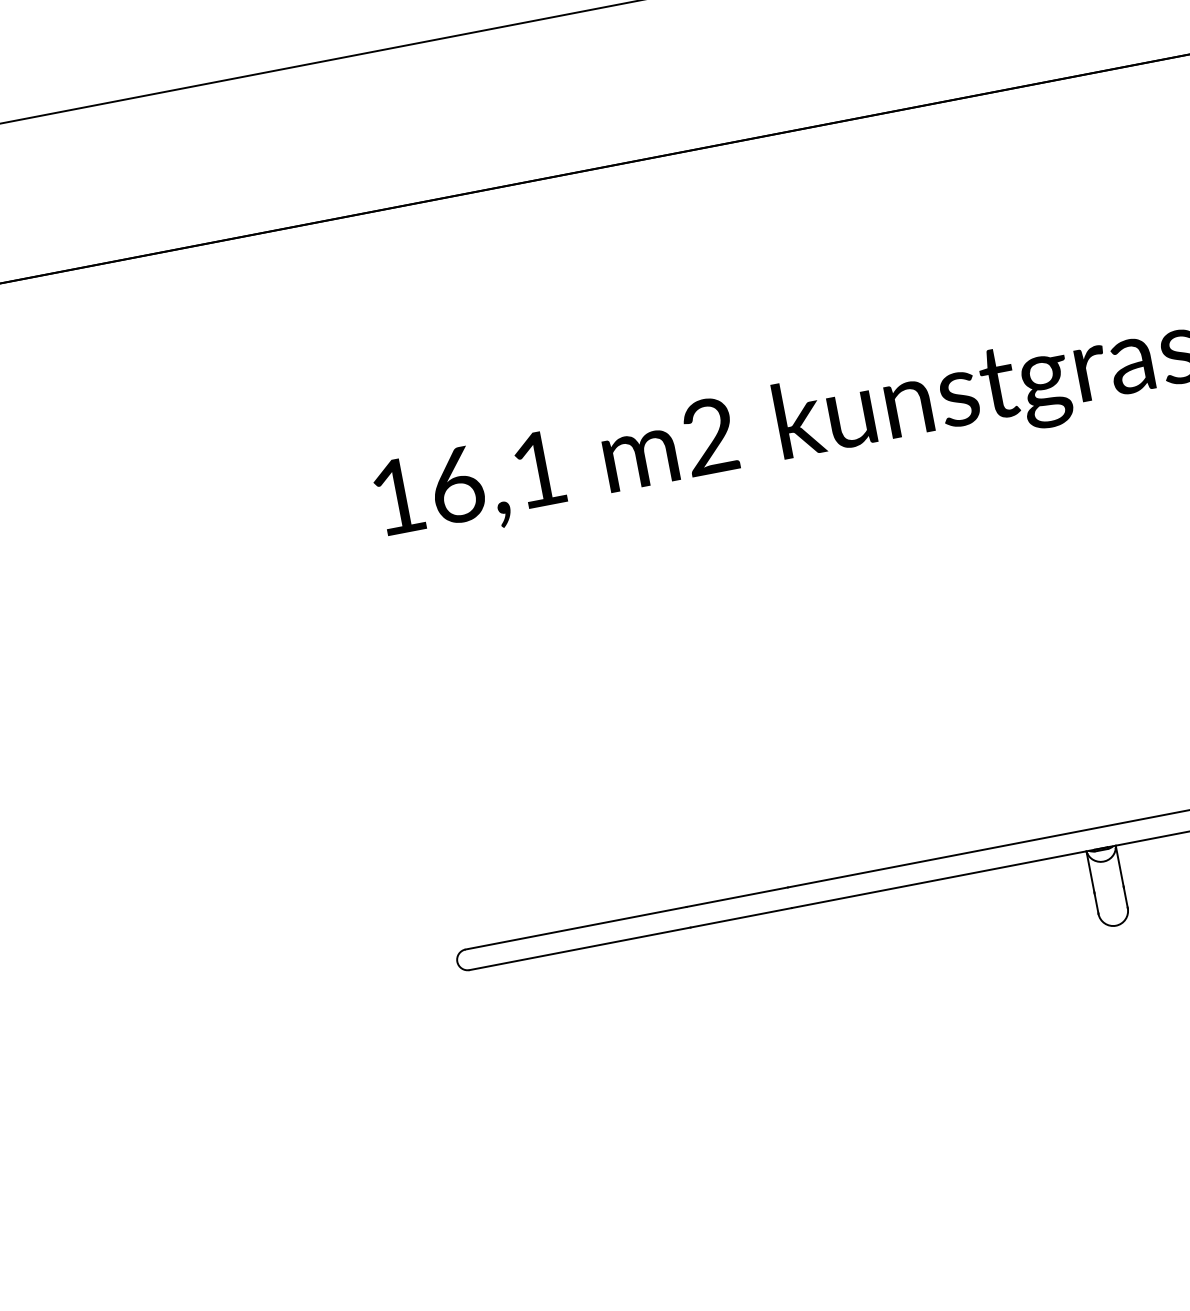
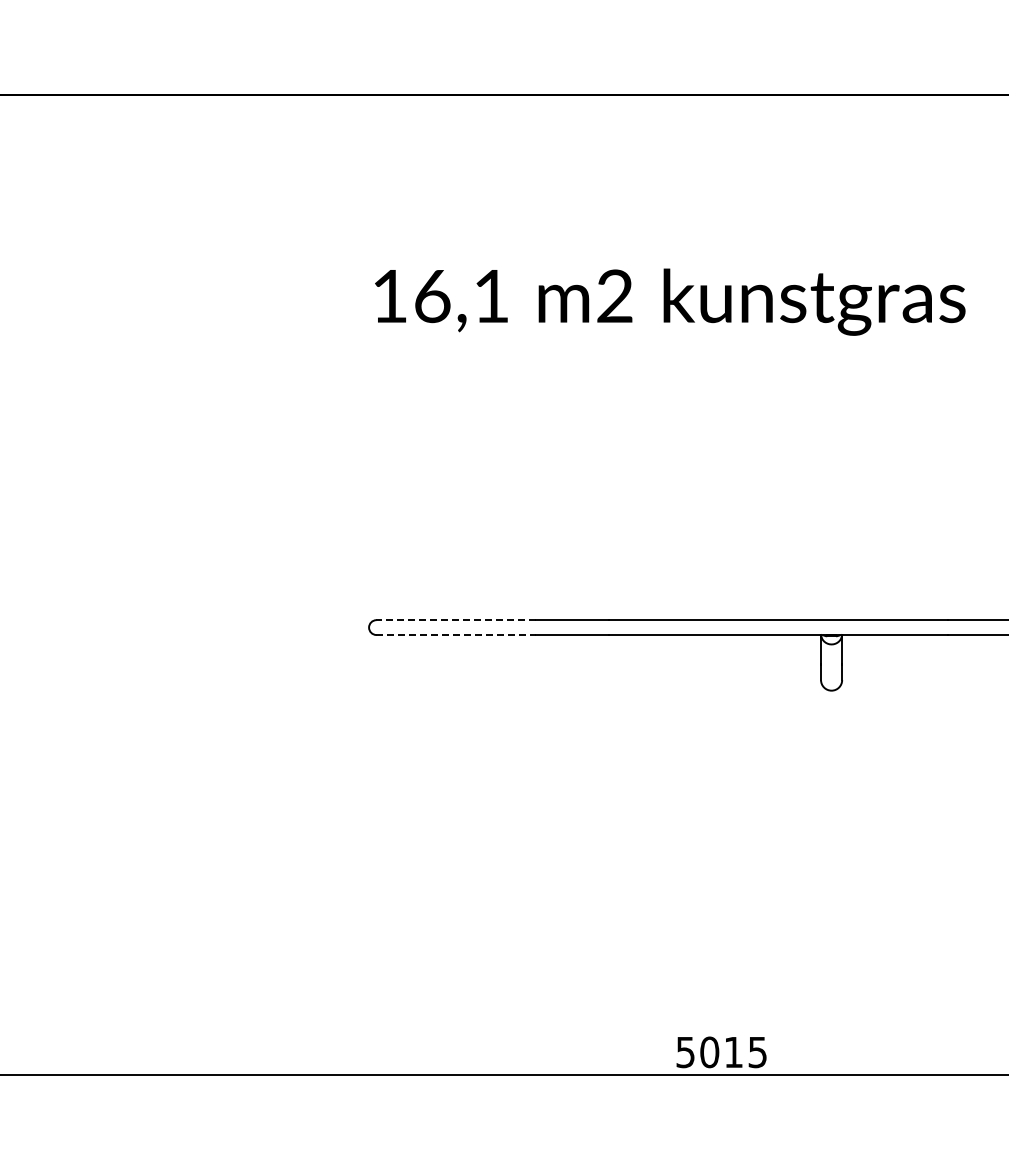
line: (576, 928) -> (456, 620), solid -> dashed
line: (580, 949) -> (456, 635), solid -> dashed

